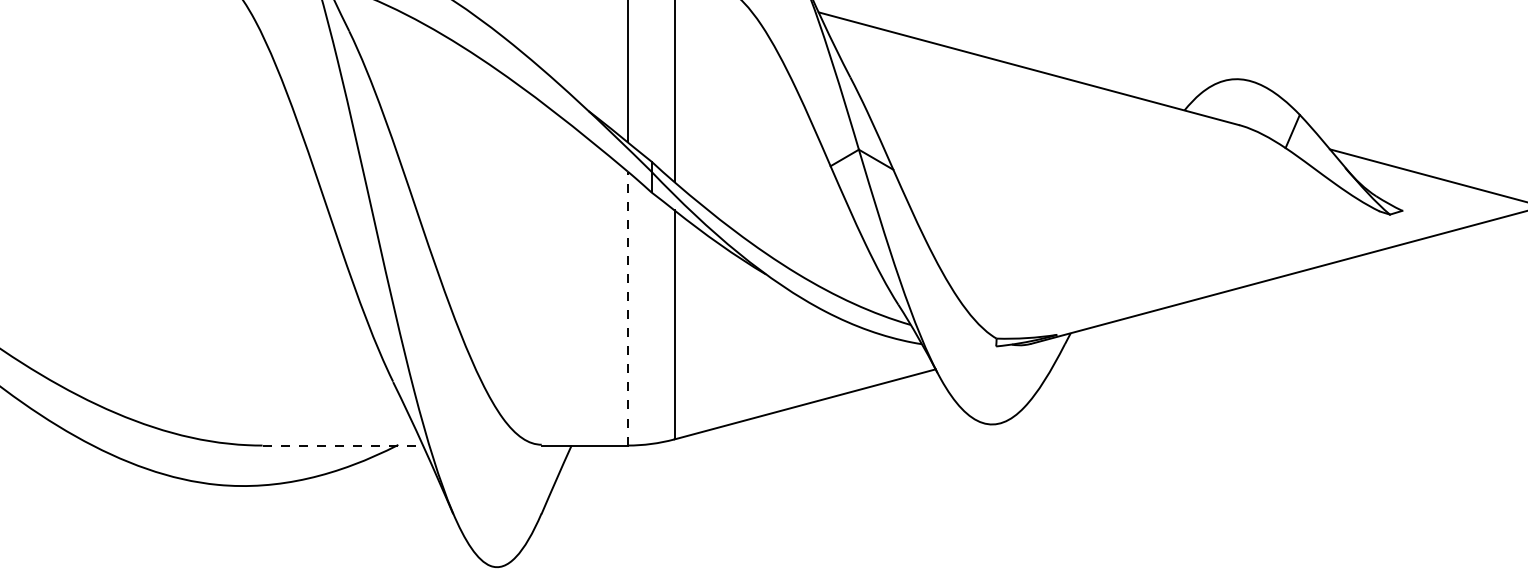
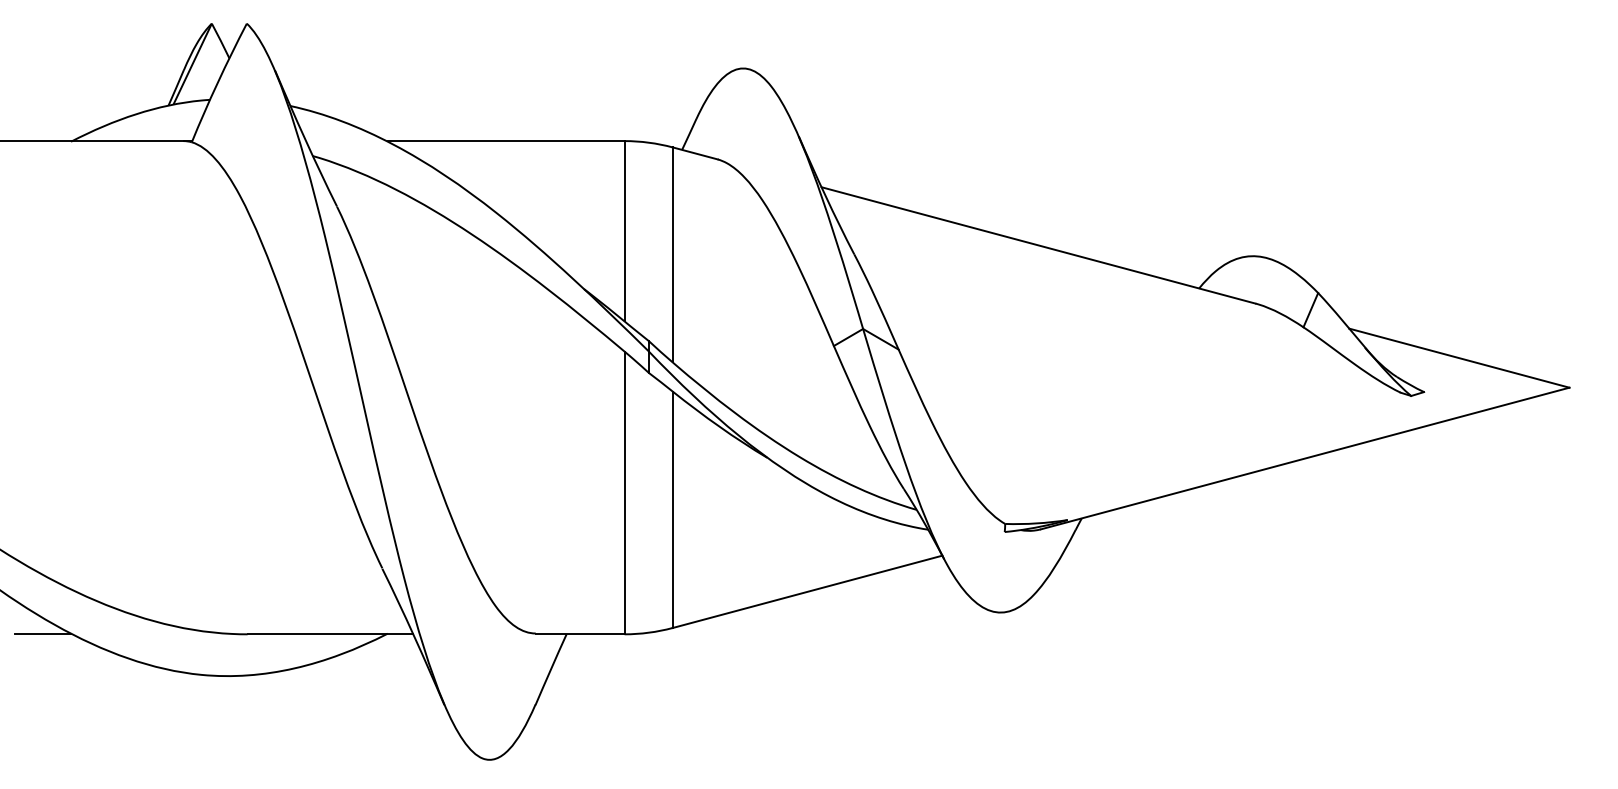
line: (627, 308) -> (624, 492), dashed -> solid
line: (63, 445) -> (42, 634), added
line: (342, 445) -> (330, 634), dashed -> solid

